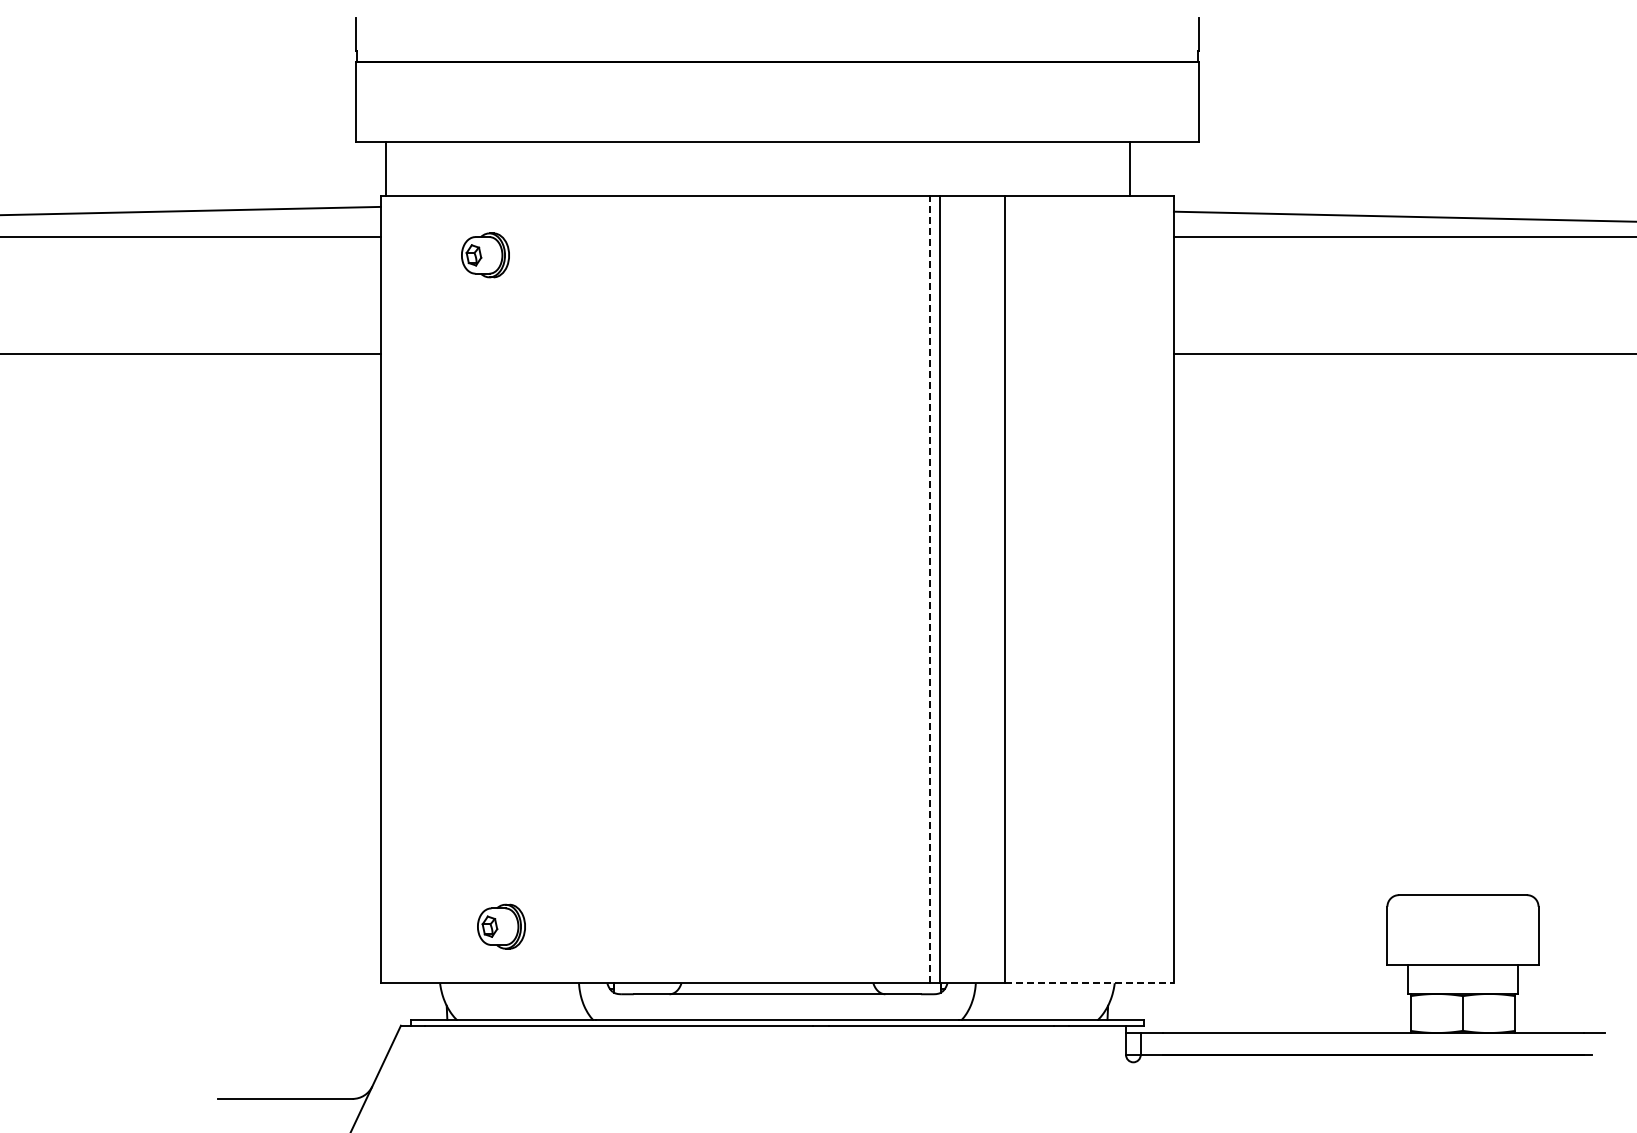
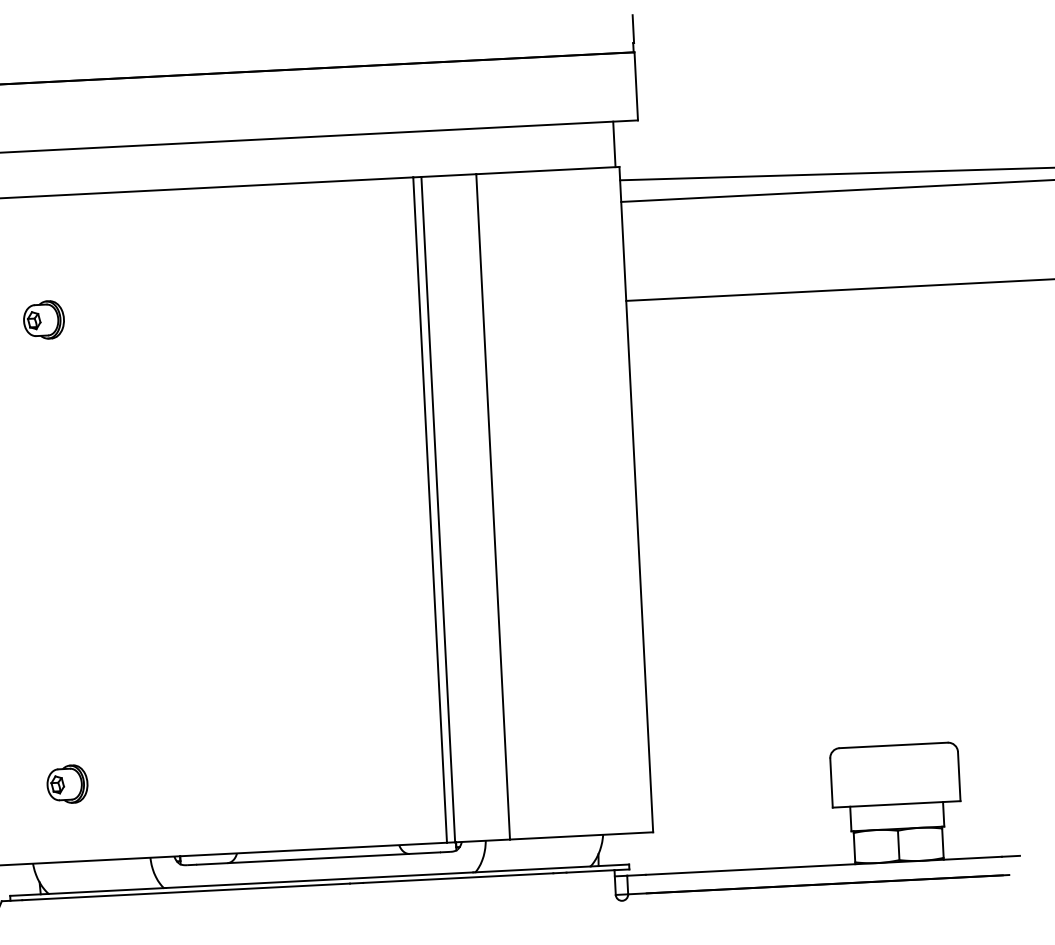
line: (1130, 168) -> (614, 143), moved
part: (485, 255) -> (44, 320), moved
line: (929, 589) -> (429, 510), dashed -> solid
part: (501, 926) -> (67, 784), moved
line: (1089, 983) -> (581, 836), dashed -> solid

